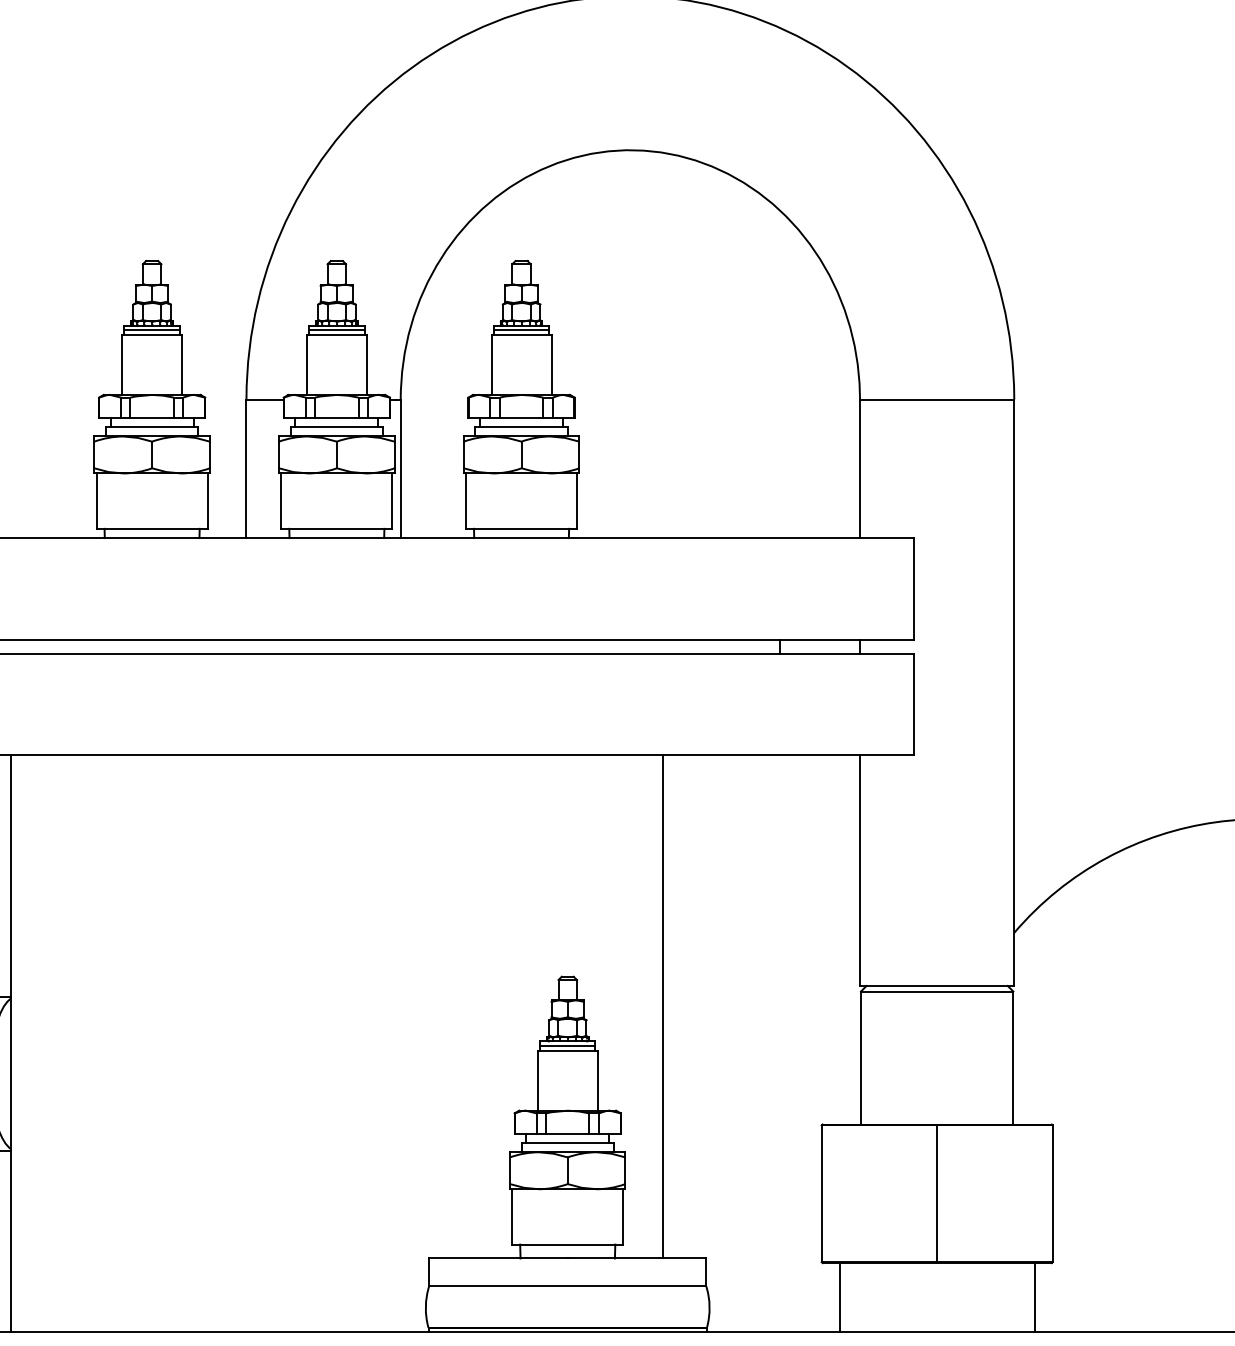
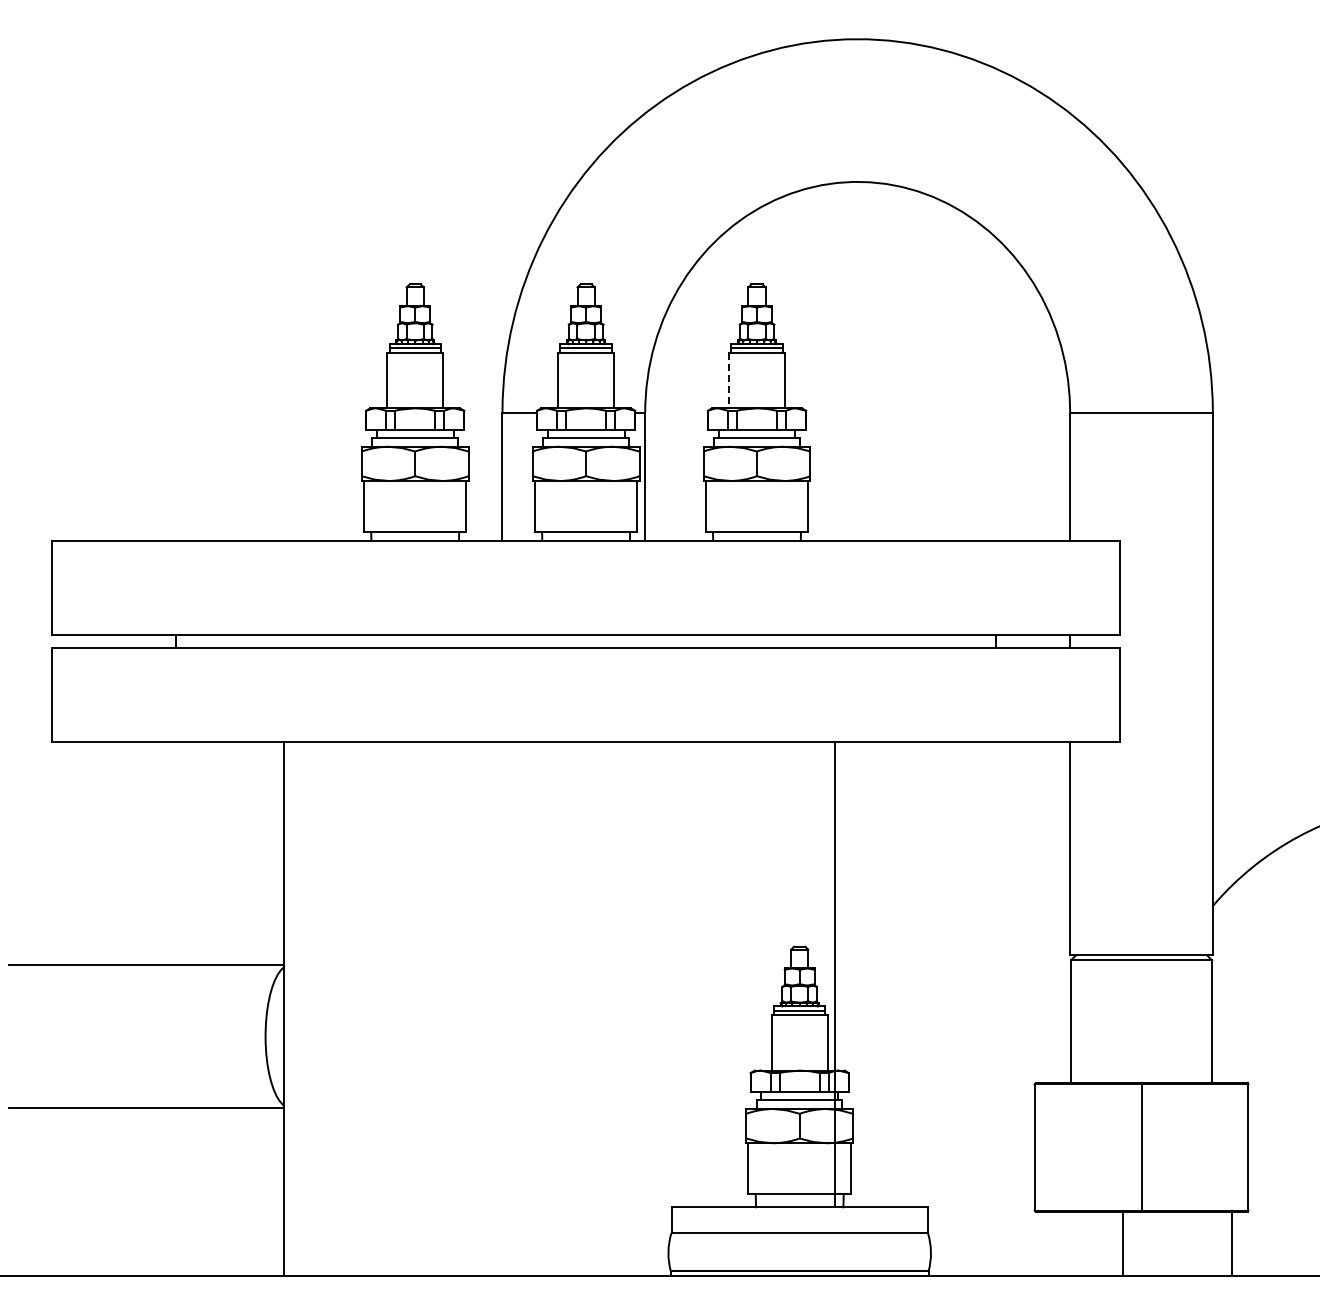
line: (491, 364) -> (729, 380), solid -> dashed
line: (662, 1006) -> (834, 974), moved
line: (839, 1297) -> (1123, 1243), moved

